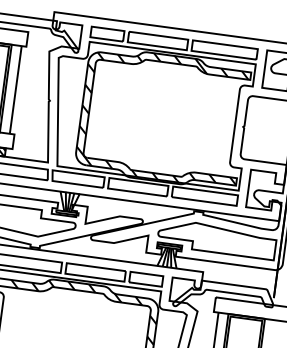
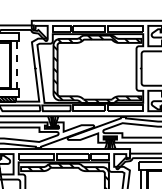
line: (15, 90) -> (16, 65), solid -> dashed

